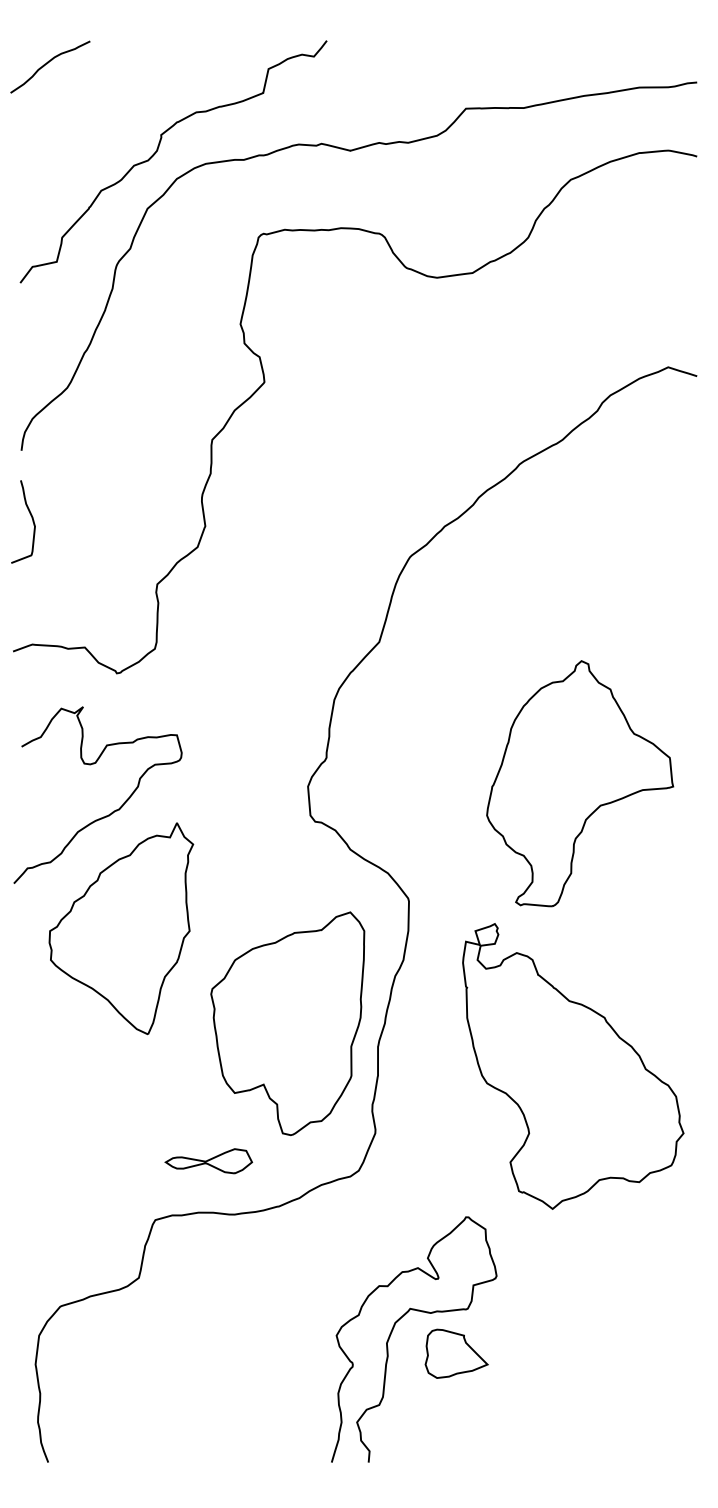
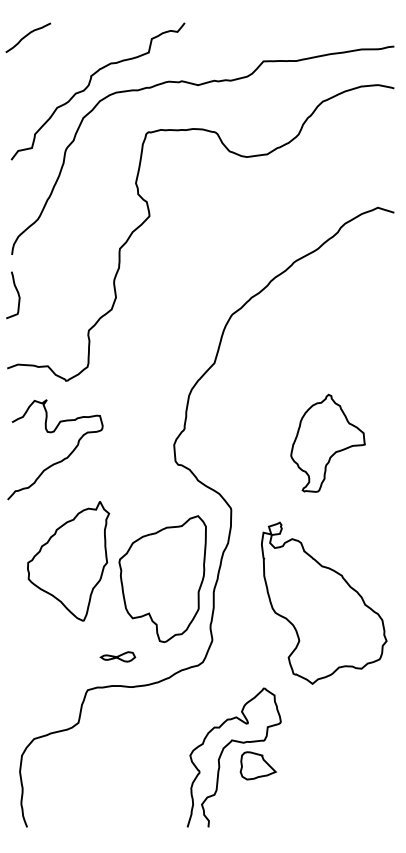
part: (579, 784) -> (327, 443), size x0.7
part: (121, 928) -> (68, 561), moved
part: (207, 1160) -> (117, 656), size x0.7

